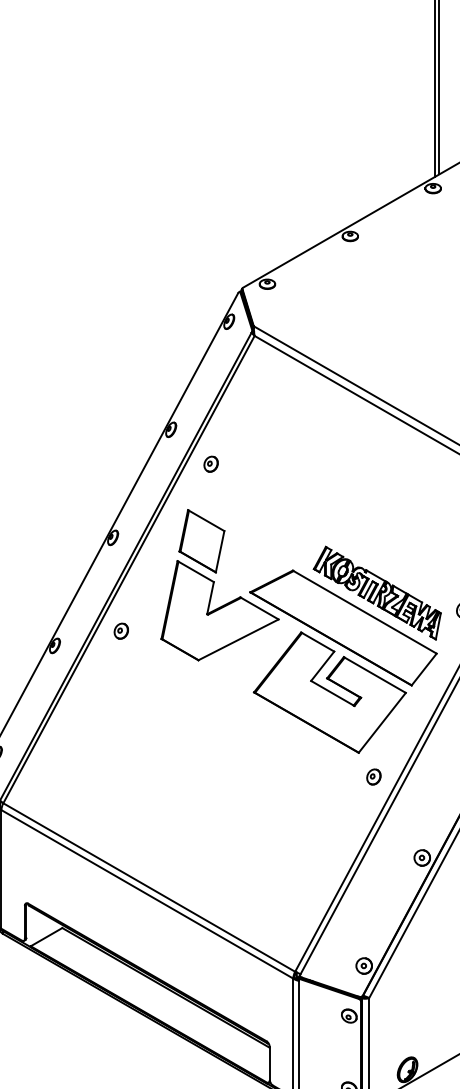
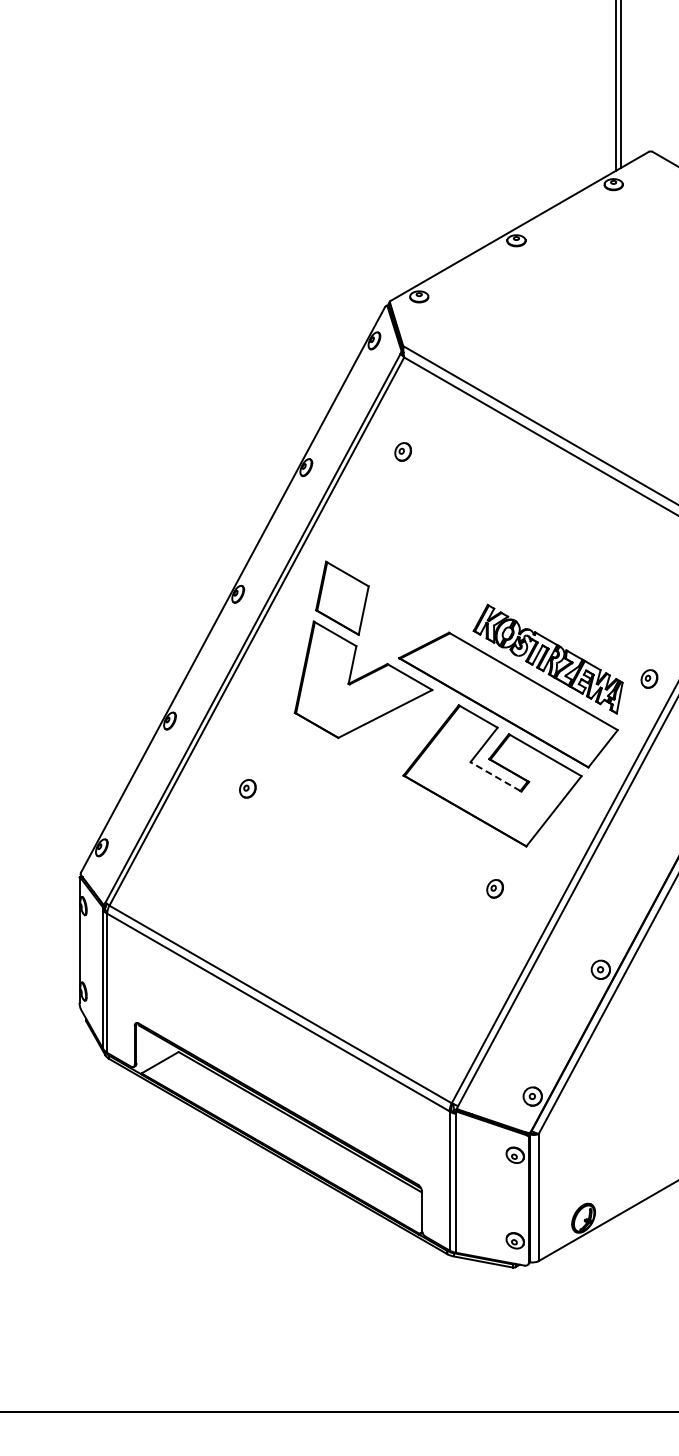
part: (210, 463) -> (402, 451), moved
part: (121, 630) -> (247, 788), moved
line: (332, 693) -> (495, 776), solid -> dashed
part: (373, 776) -> (494, 888), moved

